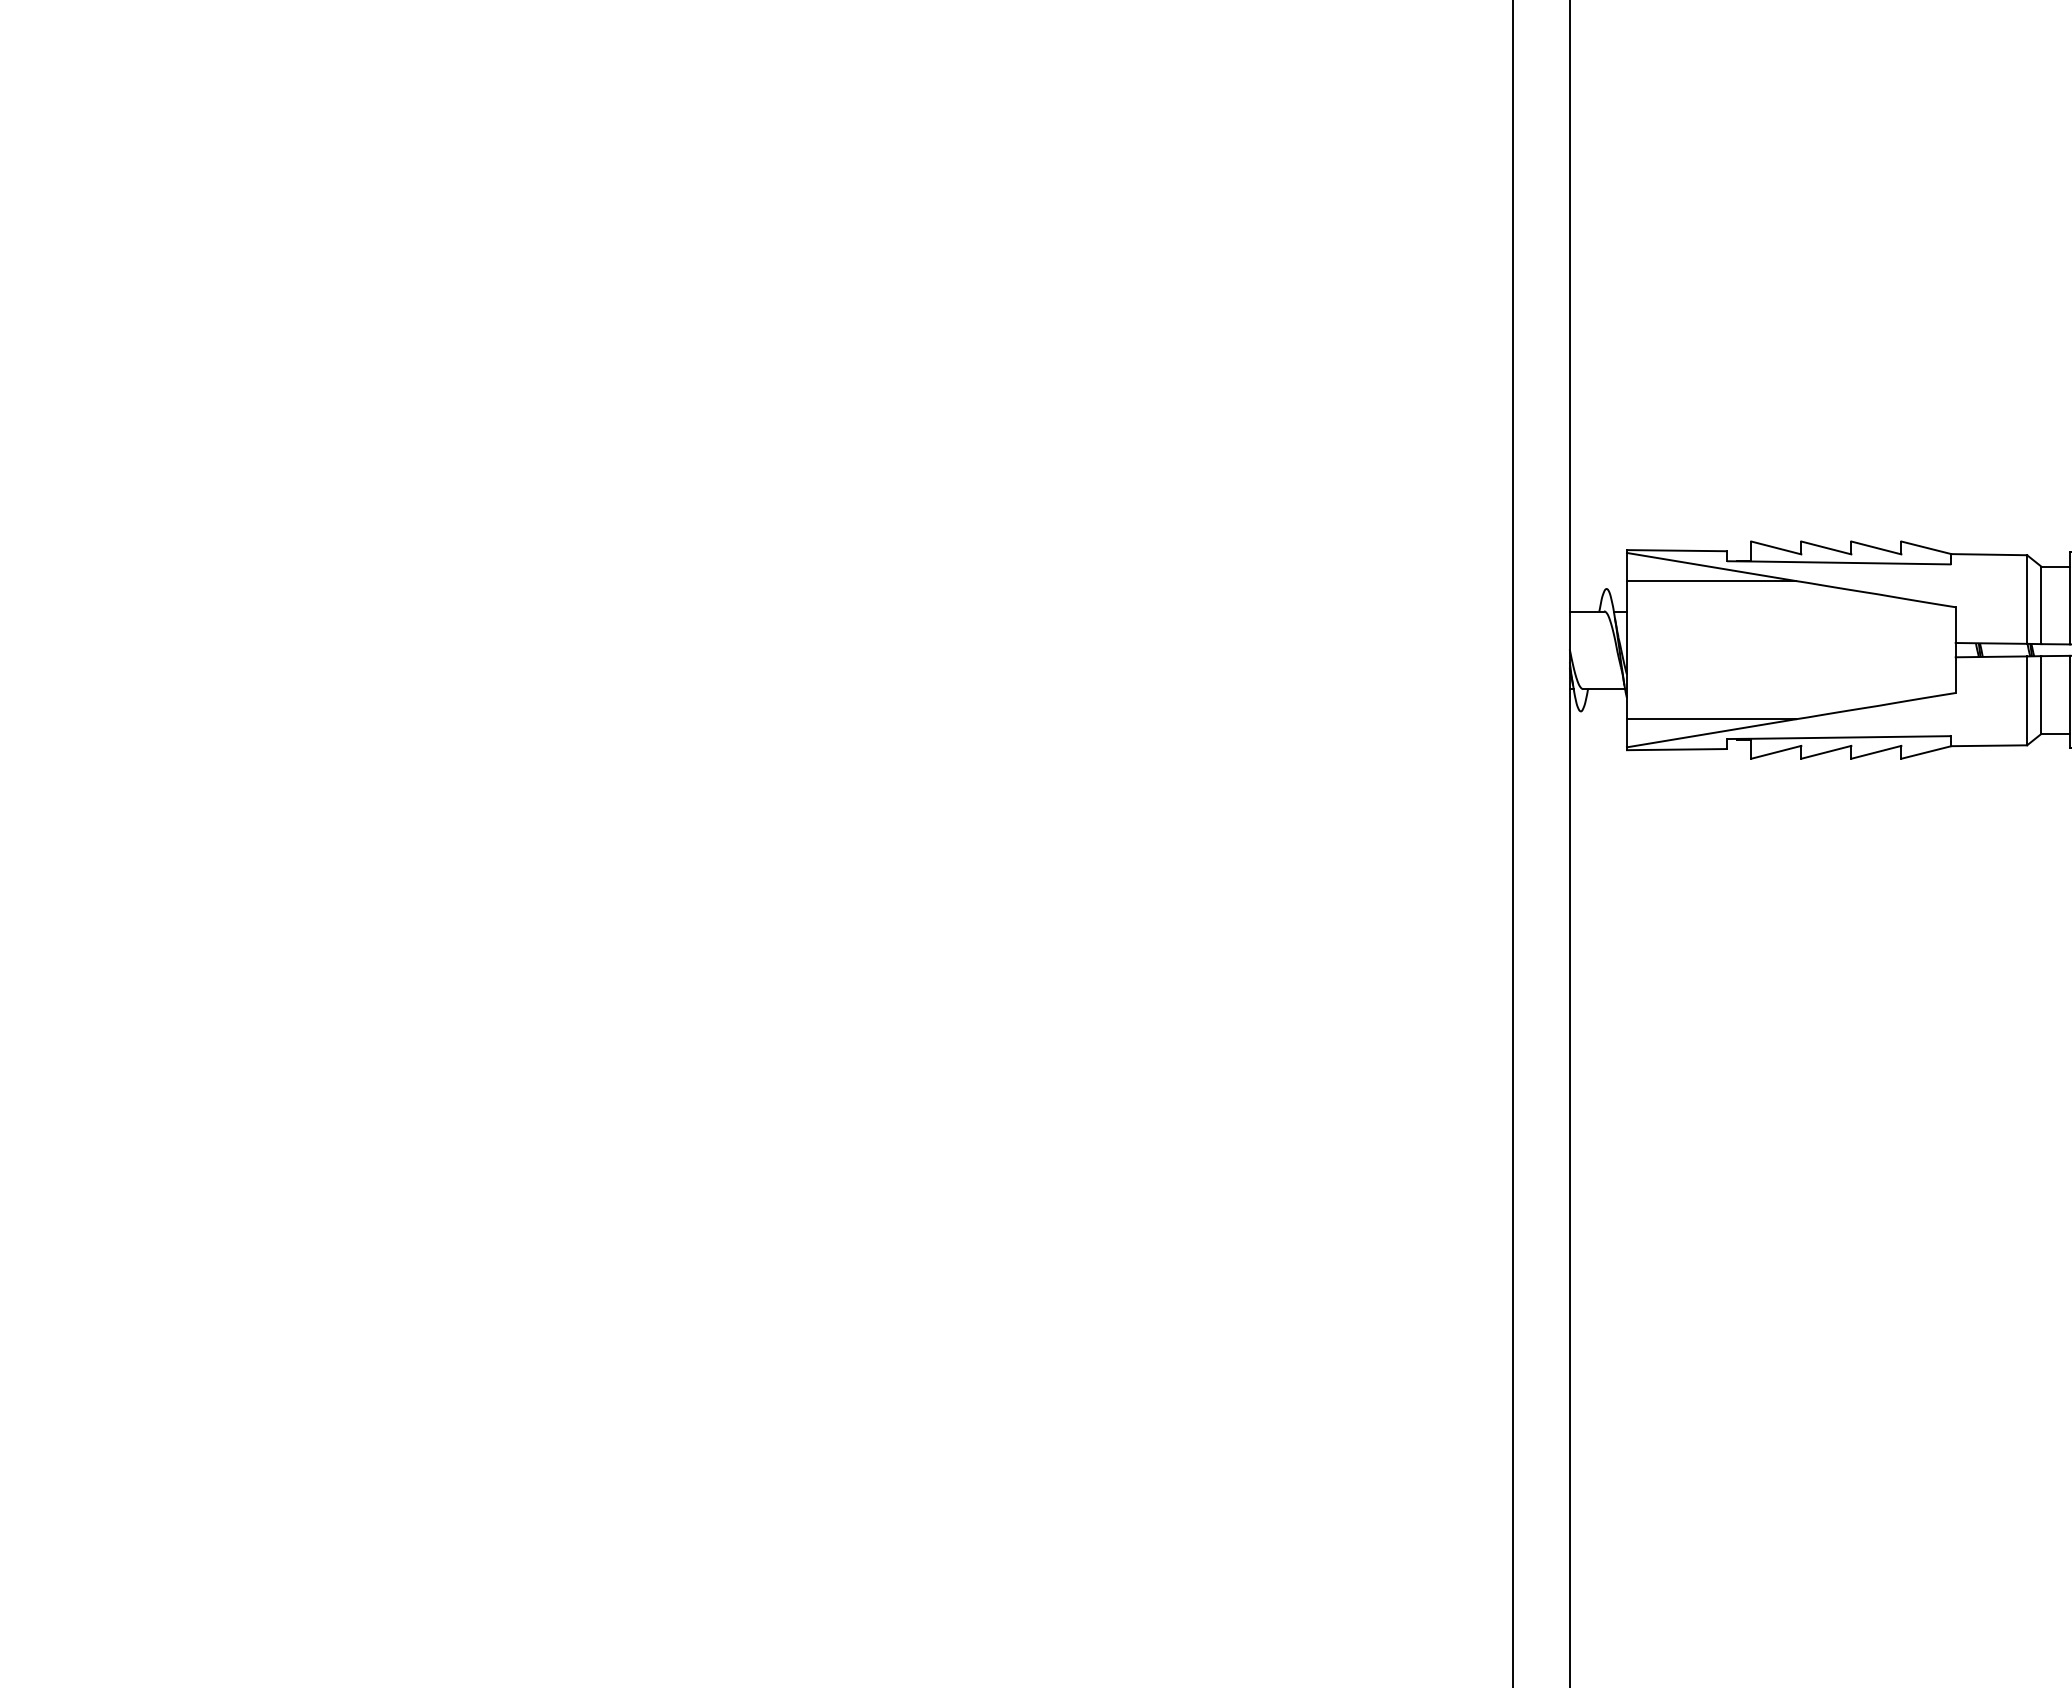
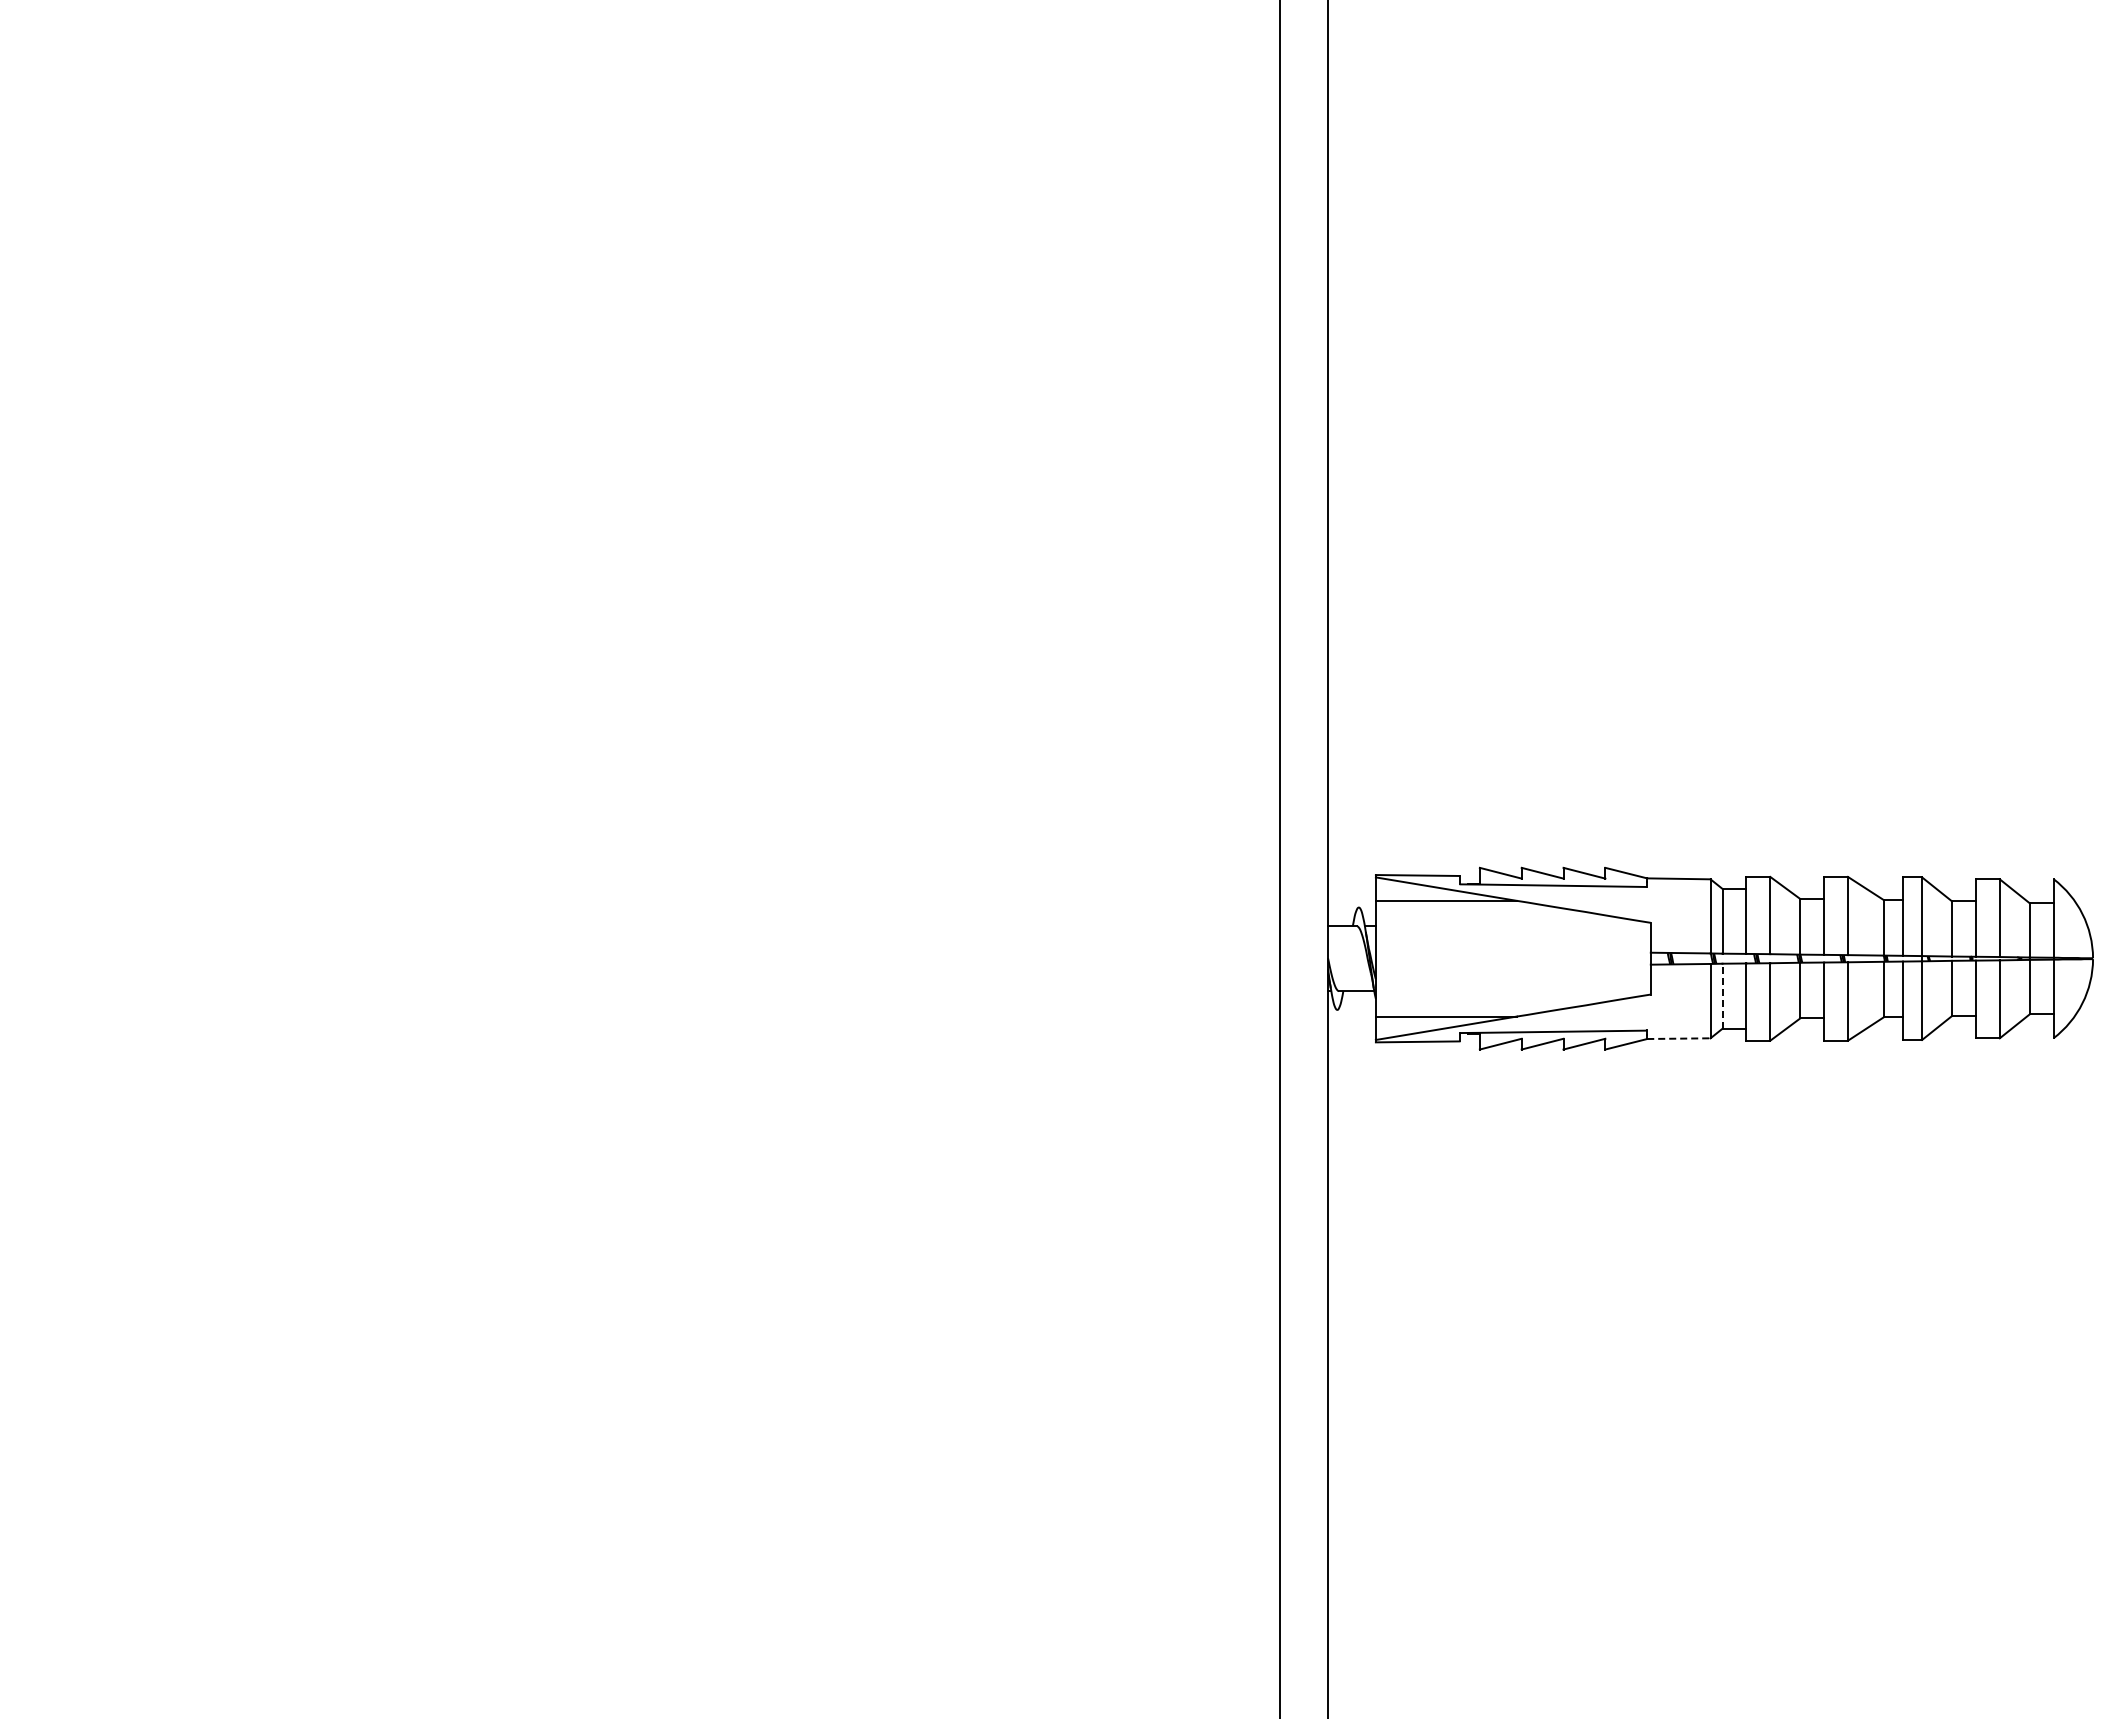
line: (2041, 695) -> (1722, 996), solid -> dashed
line: (1988, 745) -> (1678, 1038), solid -> dashed

